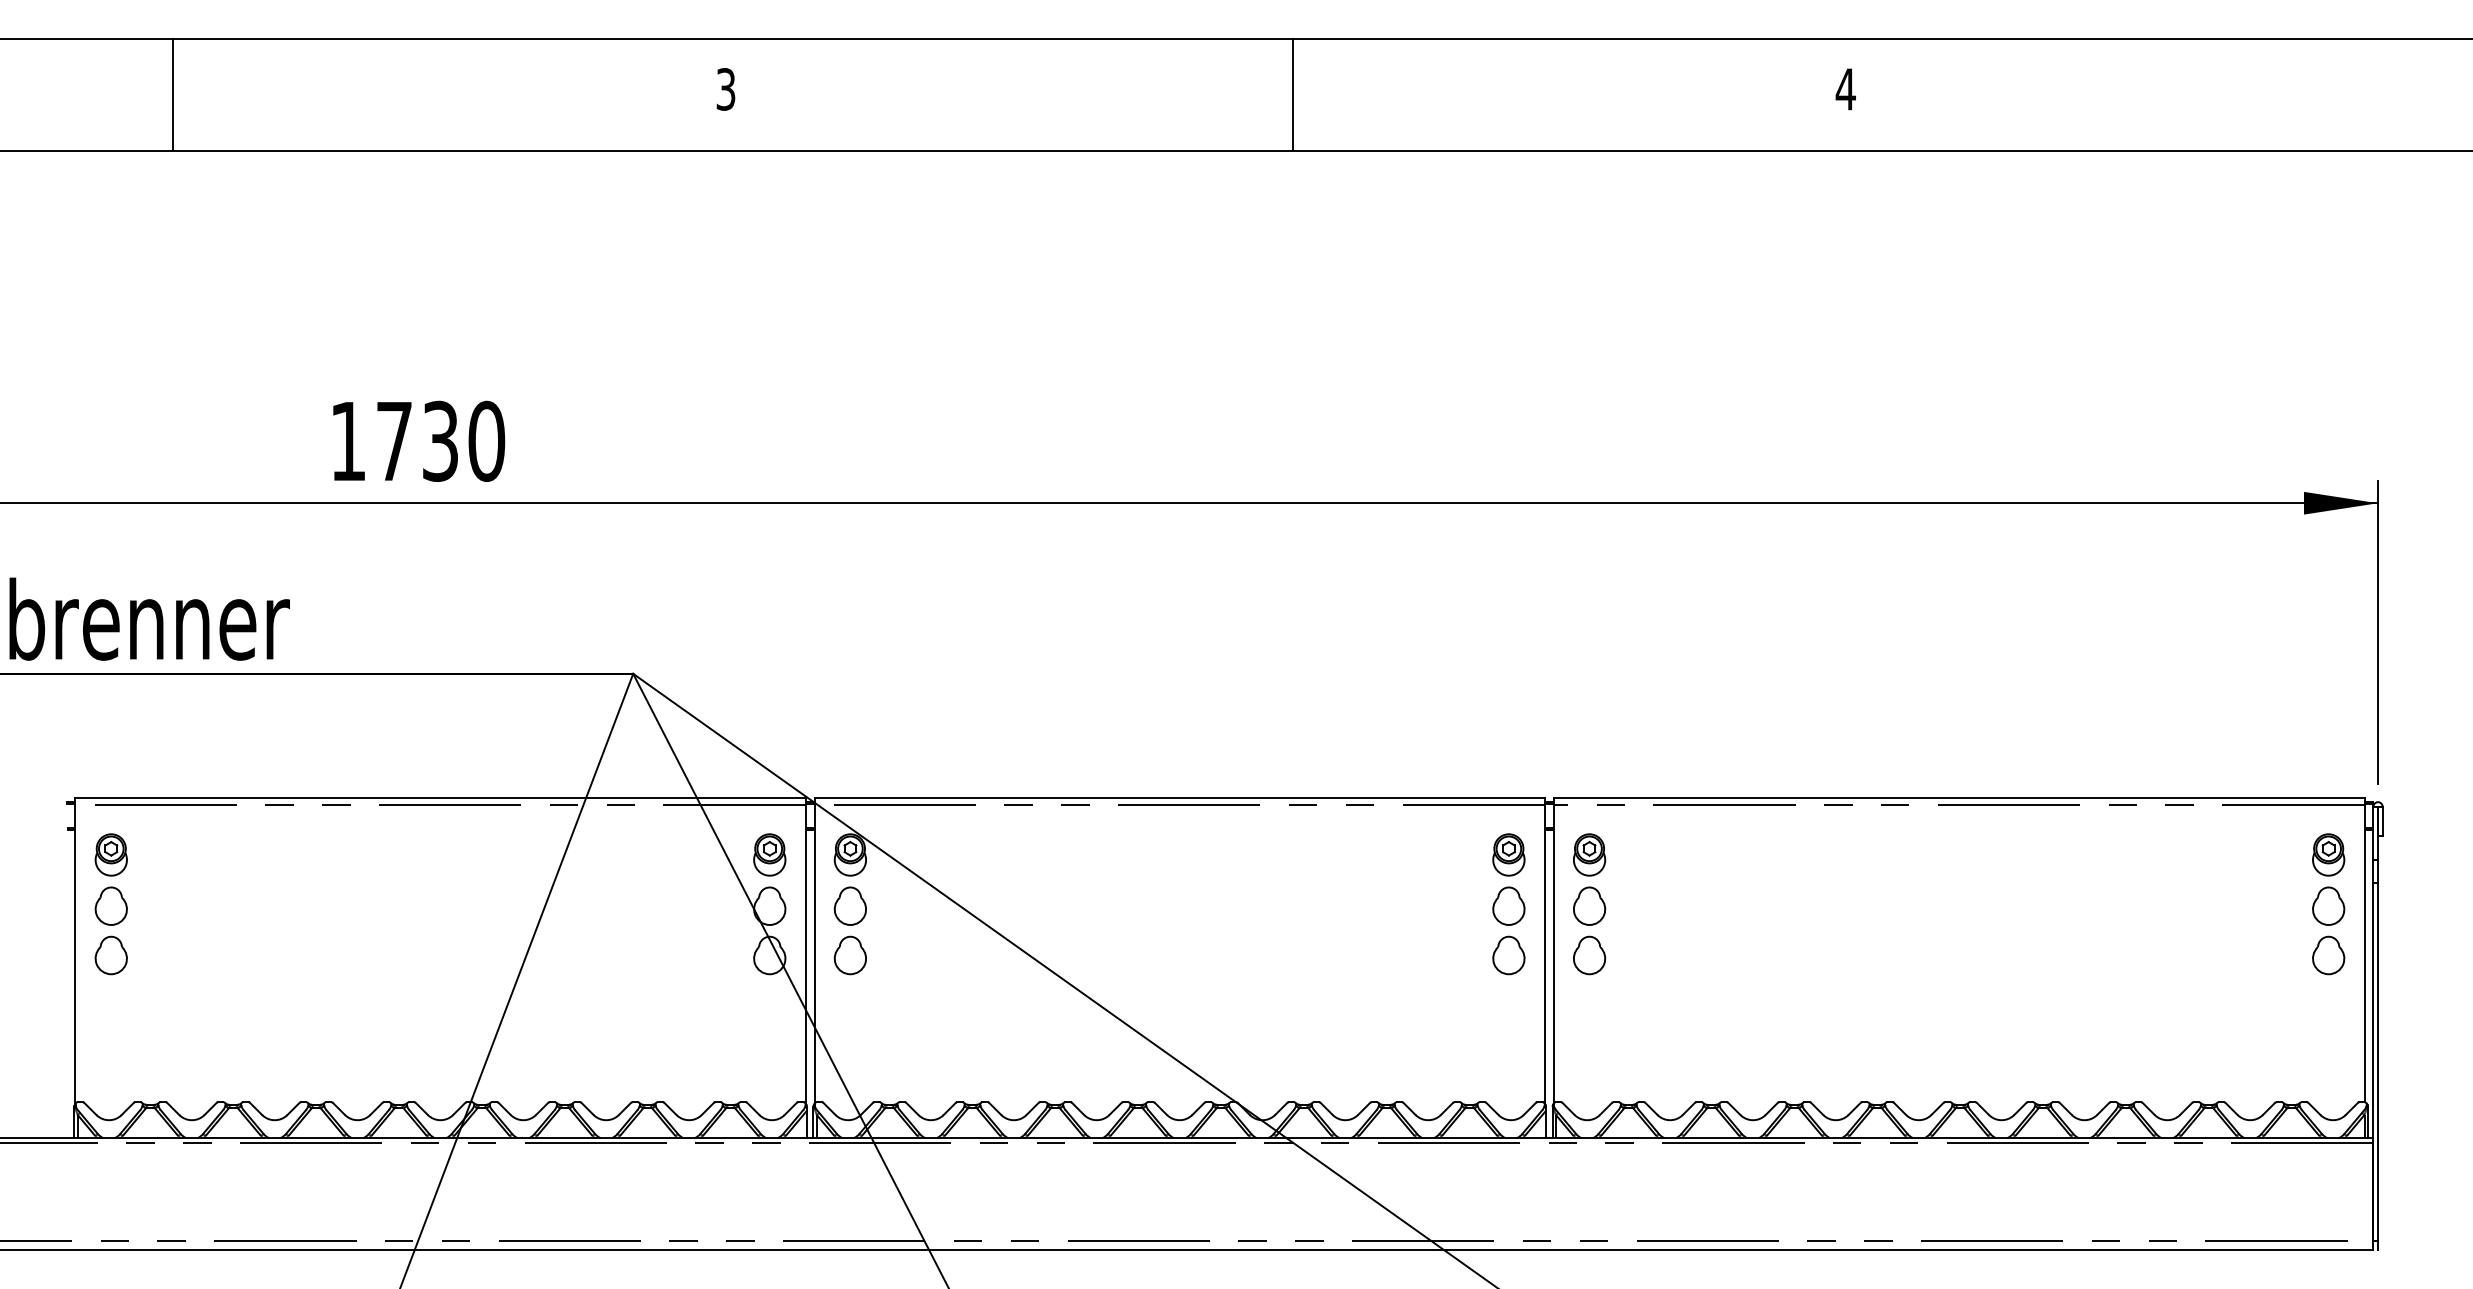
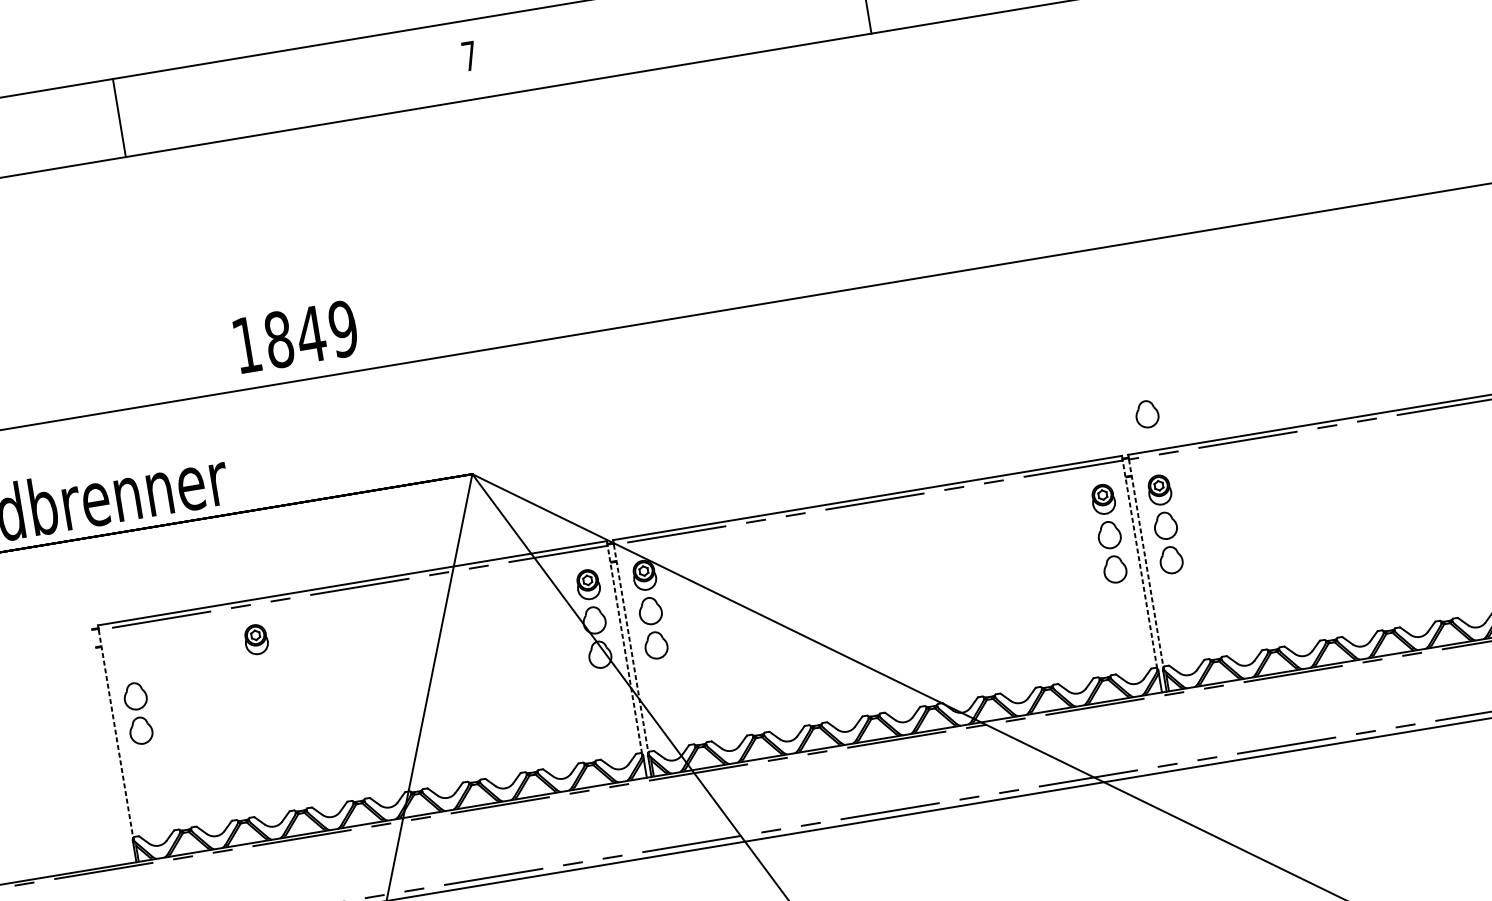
text: (725, 89) -> (469, 56), 3 -> 7
line: (172, 94) -> (119, 117), moved
text: (440, 440) -> (311, 333), 1730 -> 1849
part: (1589, 745) -> (1147, 413), added
part: (110, 854) -> (255, 639), moved
line: (805, 953) -> (624, 649), solid -> dashed
line: (1544, 953) -> (1139, 563), solid -> dashed
line: (75, 954) -> (116, 734), solid -> dashed
line: (814, 954) -> (631, 648), solid -> dashed
line: (1553, 954) -> (1146, 563), solid -> dashed

